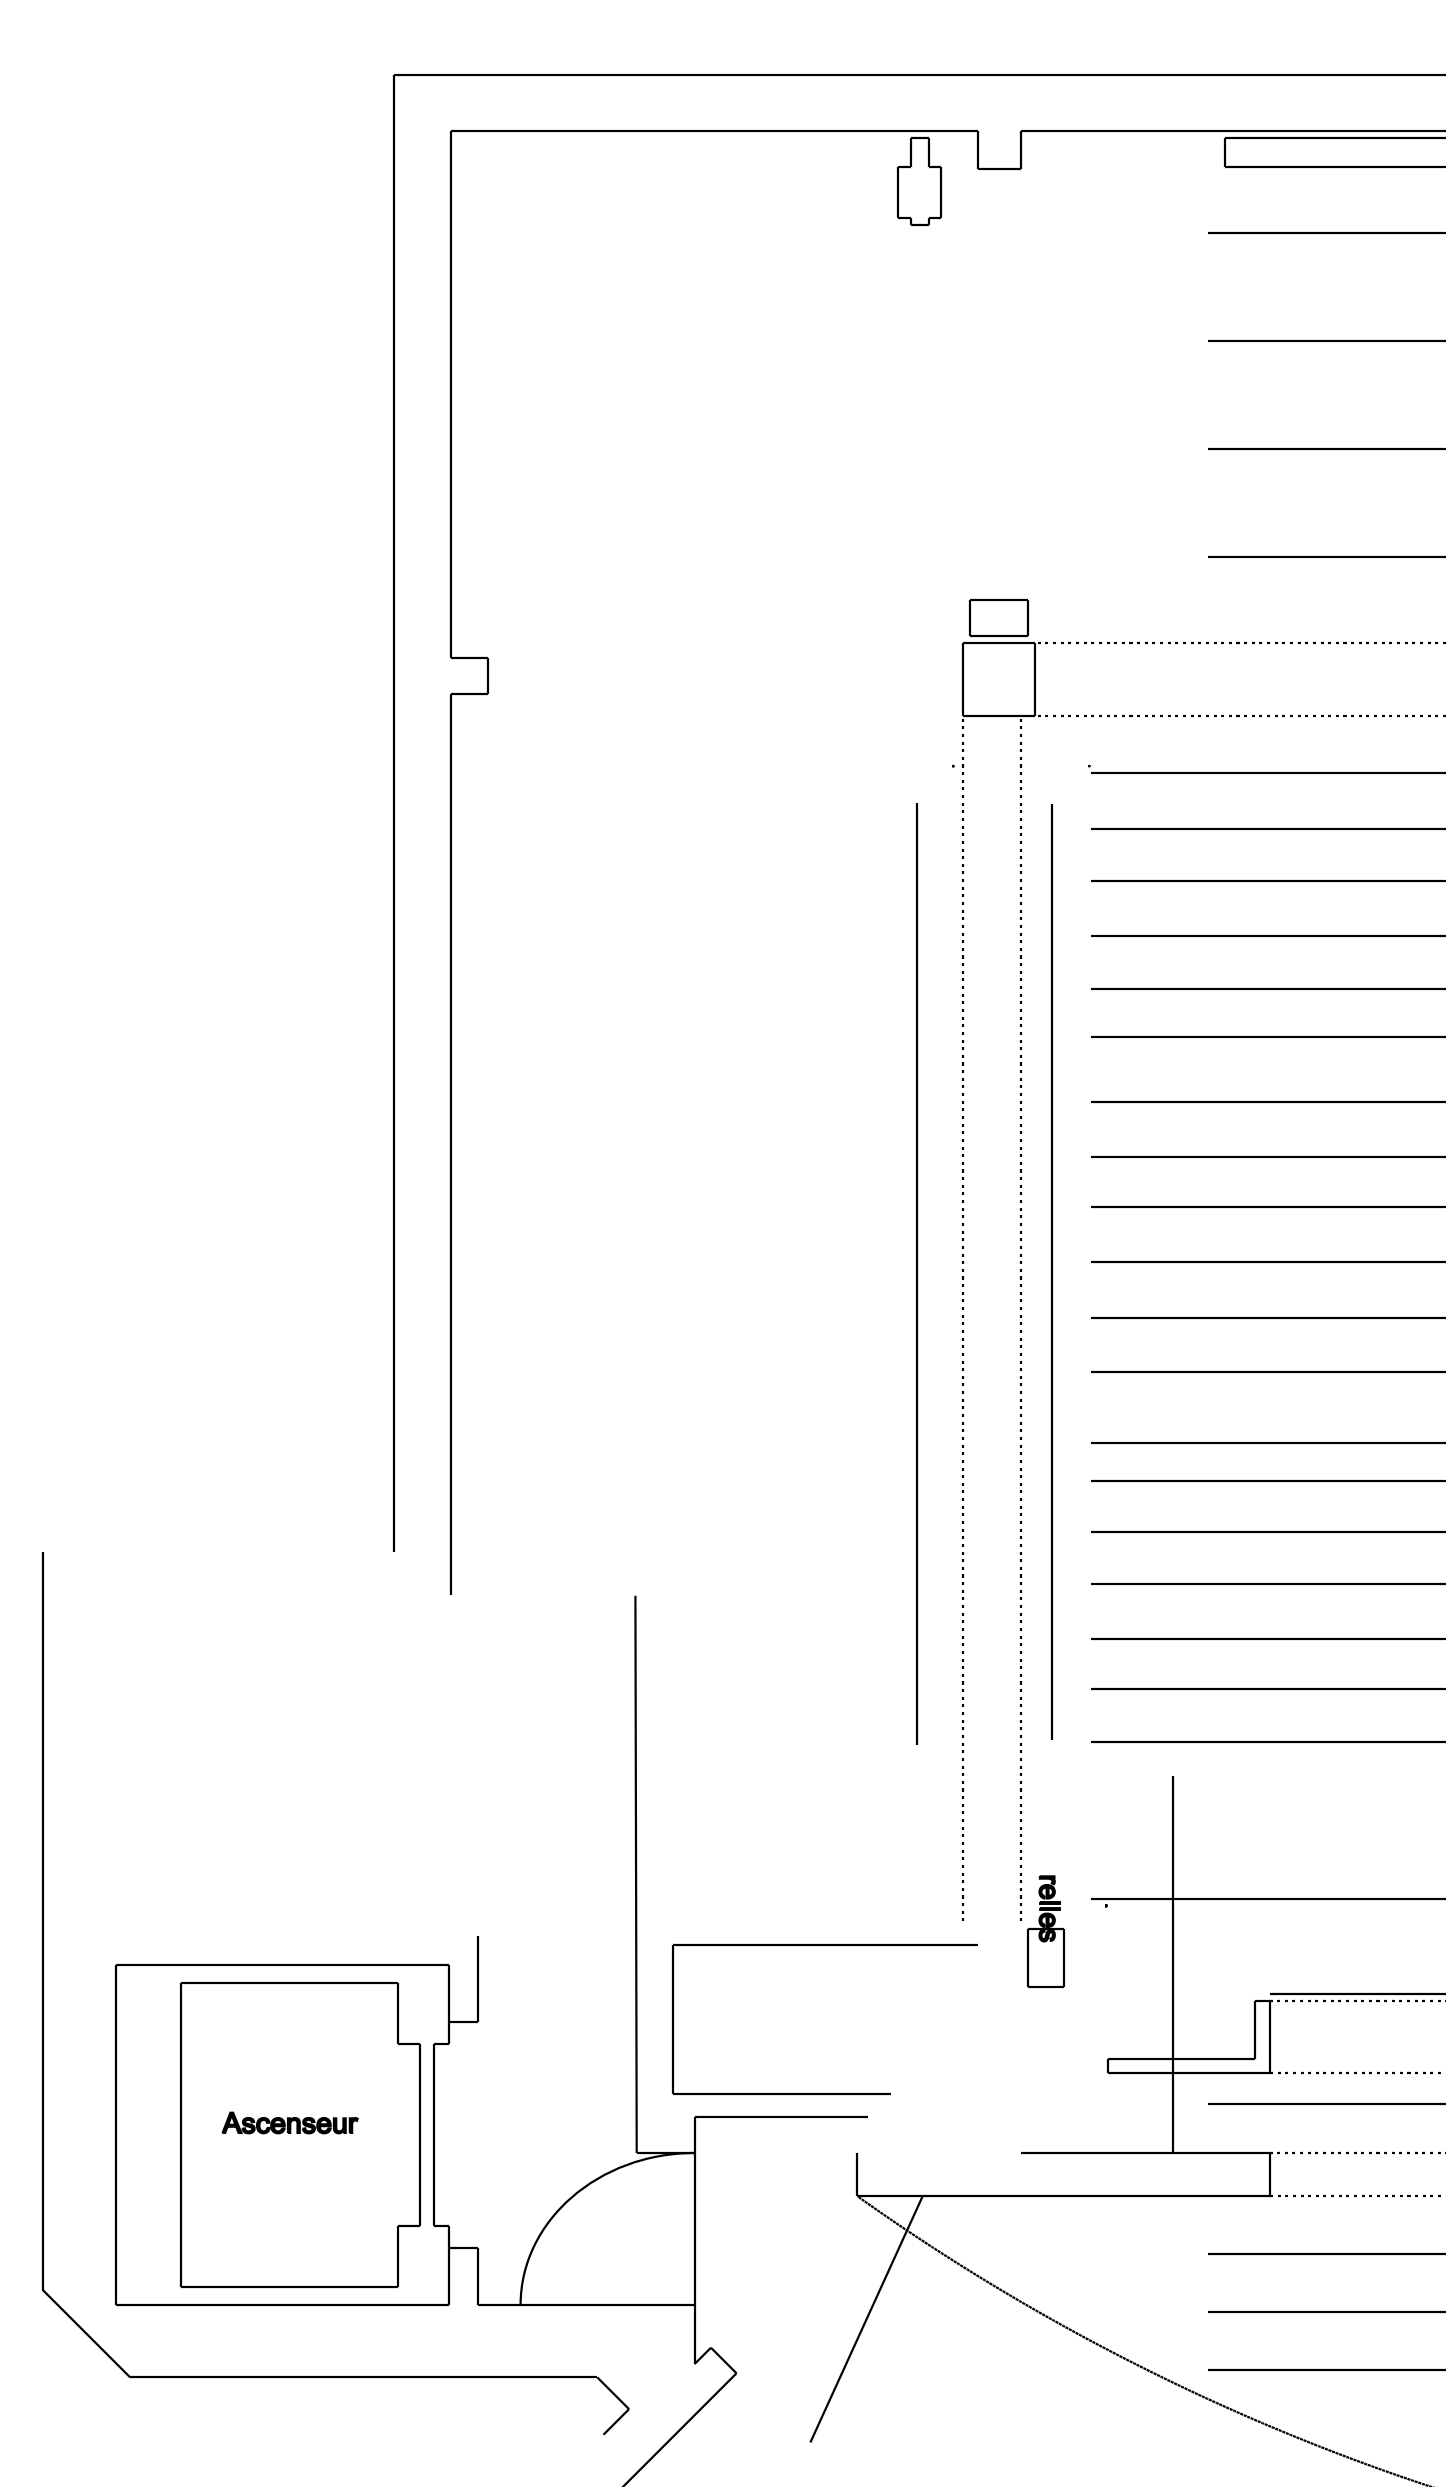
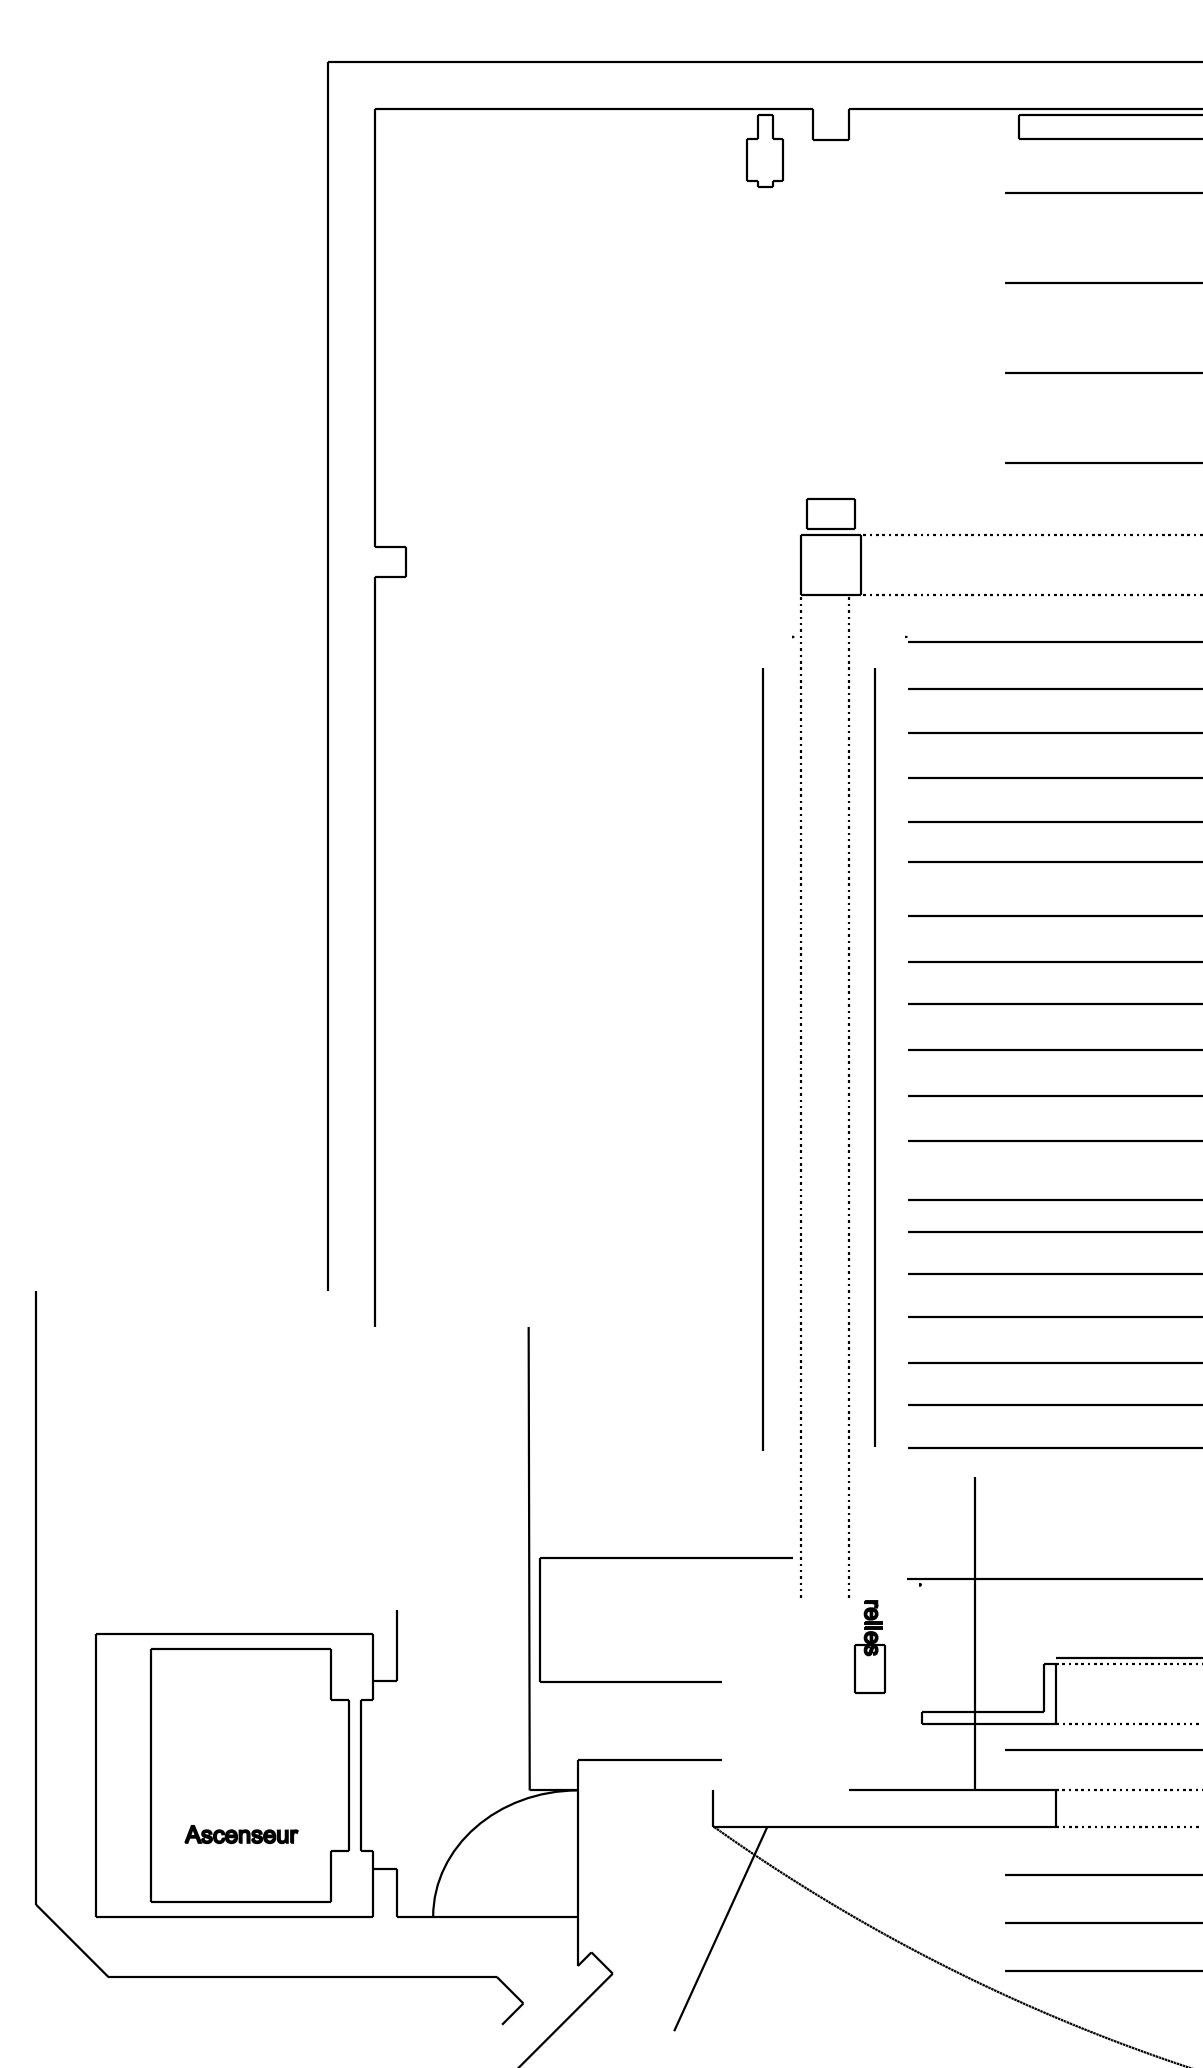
part: (1045, 1931) -> (869, 1646), moved
part: (824, 1945) -> (665, 1558), moved
part: (289, 2122) -> (240, 1834), moved

